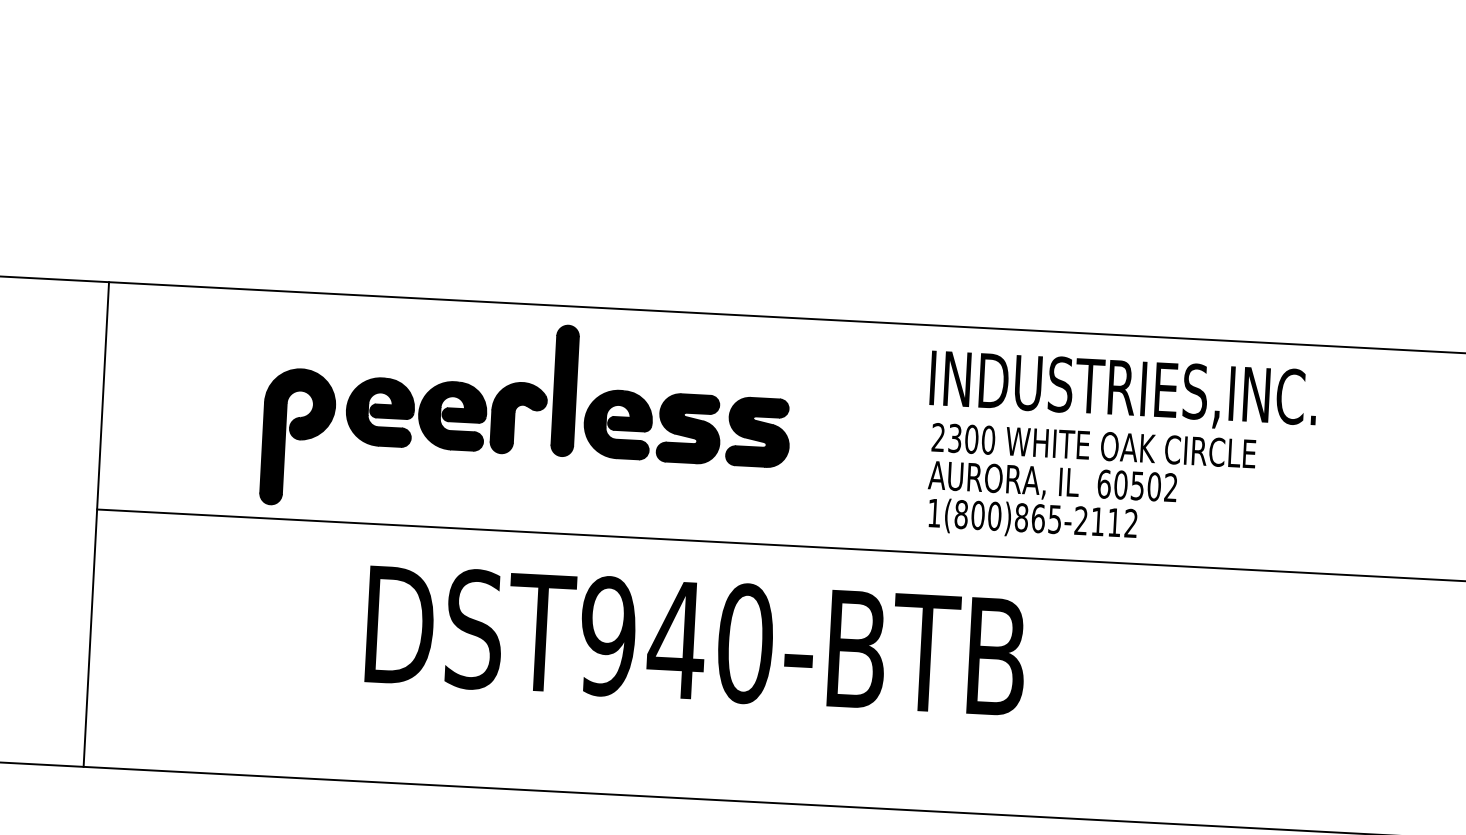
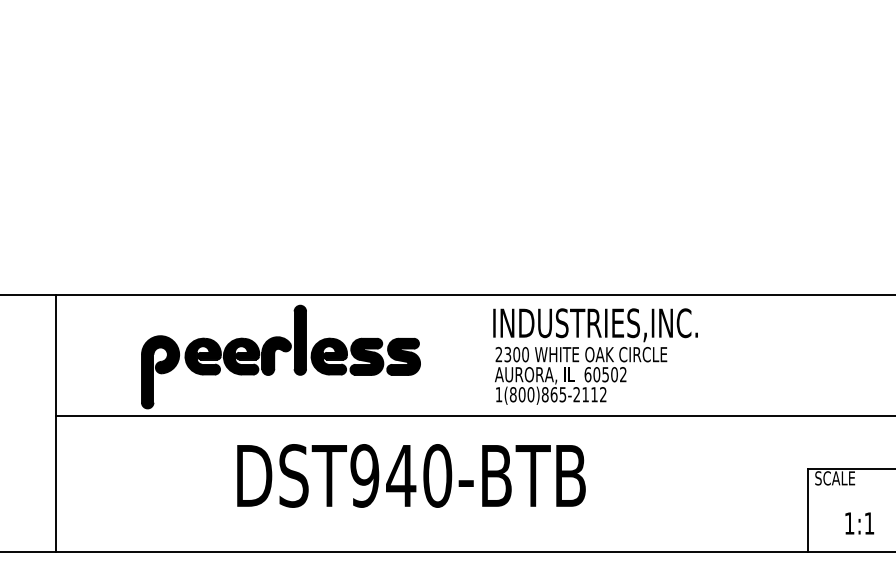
text: (696, 640) -> (411, 475), moved

